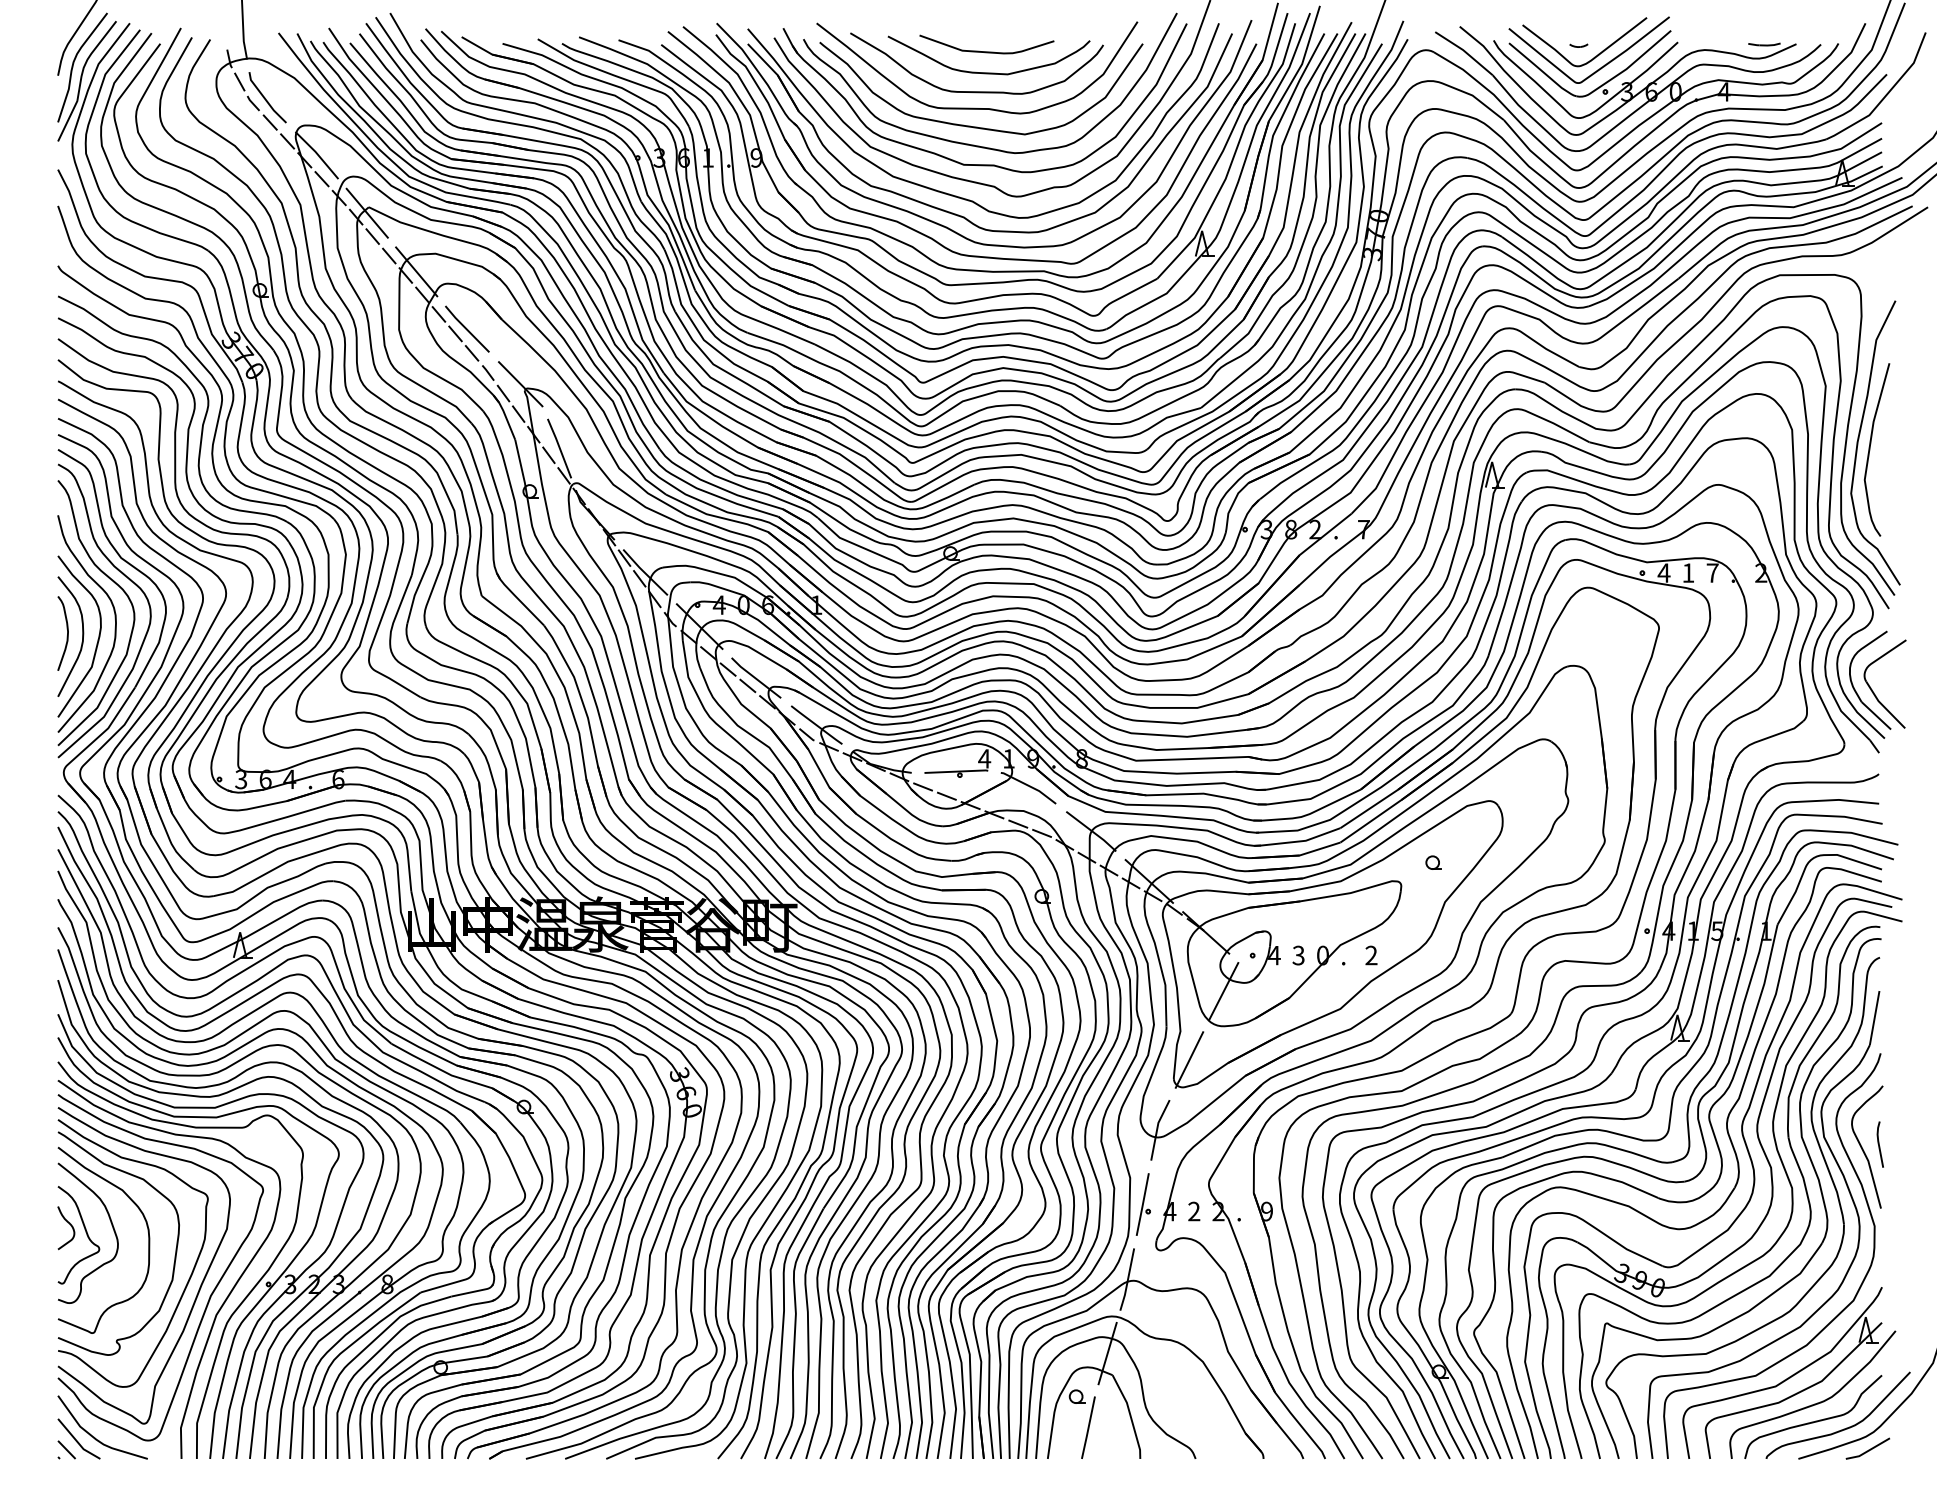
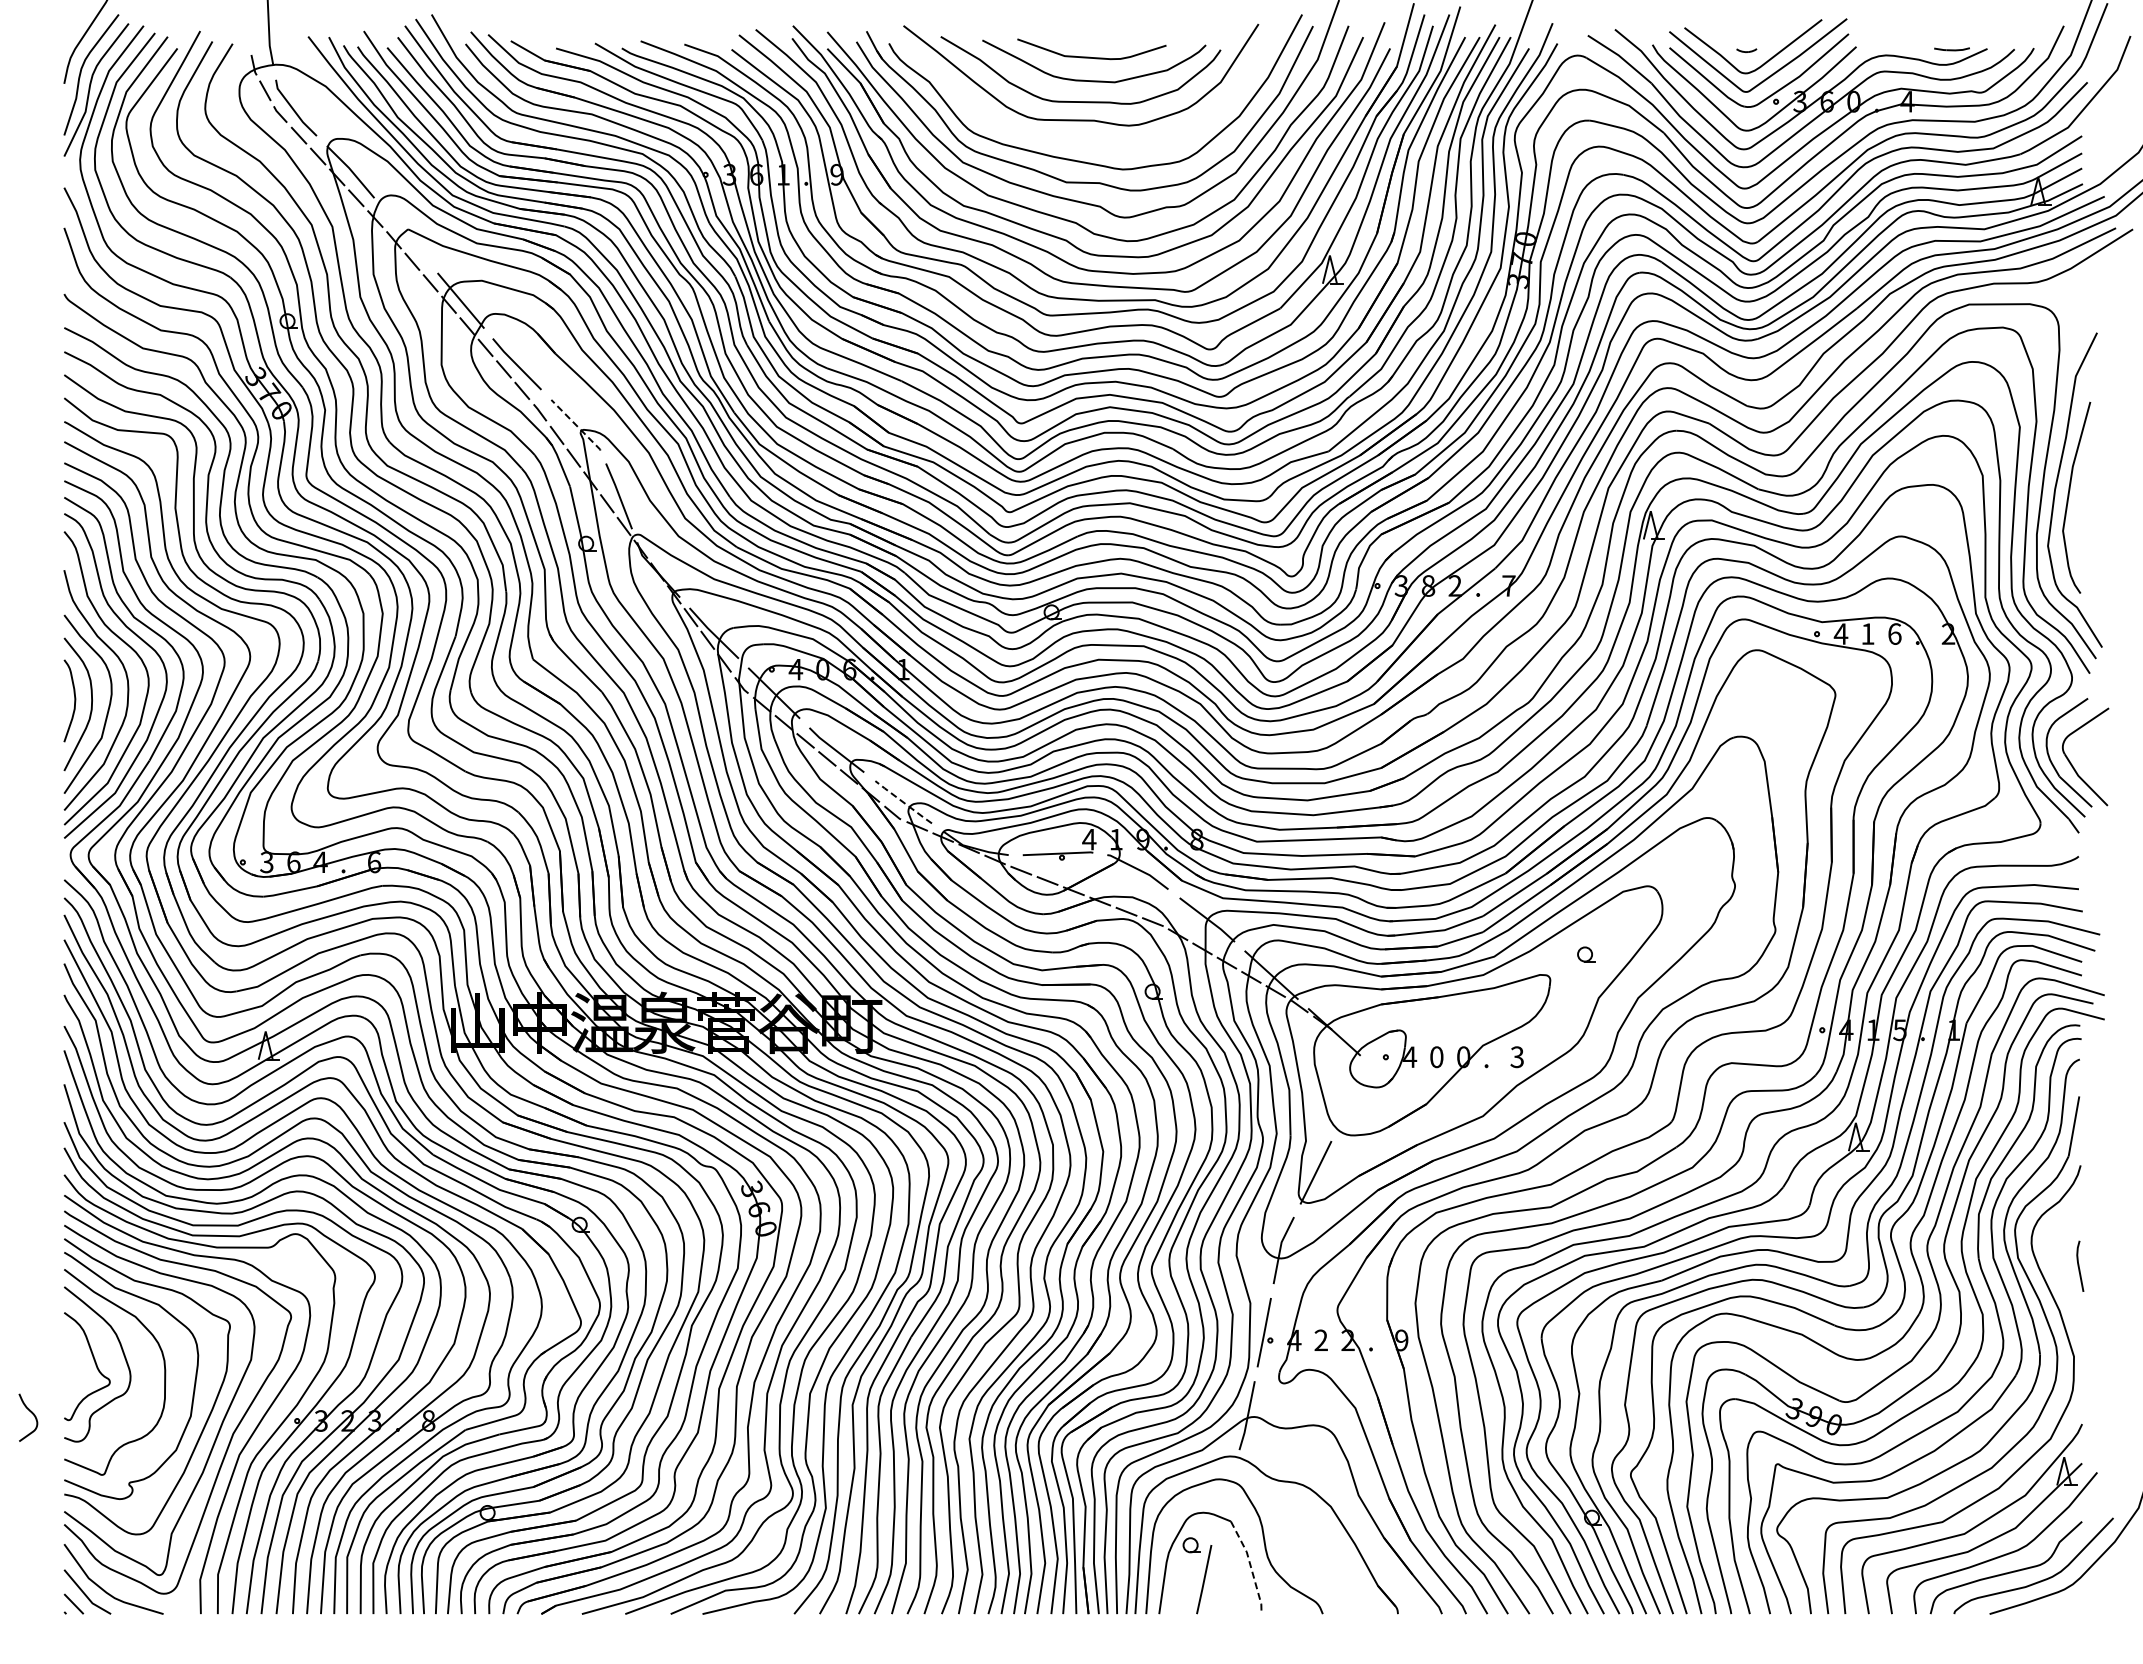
curve: (973, 126) -> (1077, 139), removed
line: (367, 212) -> (406, 235), removed
line: (521, 384) -> (576, 425), solid -> dashed
text: (1712, 572) -> (1894, 633), 7 -> 6
line: (816, 725) -> (903, 802), solid -> dashed
text: (1298, 954) -> (1436, 1056), 3 -> 0
text: (1370, 955) -> (1516, 1057), 2 -> 3
line: (1223, 991) -> (1353, 1096), removed
curve: (1863, 1149) -> (2061, 1271), removed
curve: (69, 1224) -> (31, 1413), moved
line: (1107, 1353) -> (1225, 1497), removed
line: (1130, 1416) -> (1250, 1567), solid -> dashed
line: (1868, 1449) -> (2067, 1603), removed

